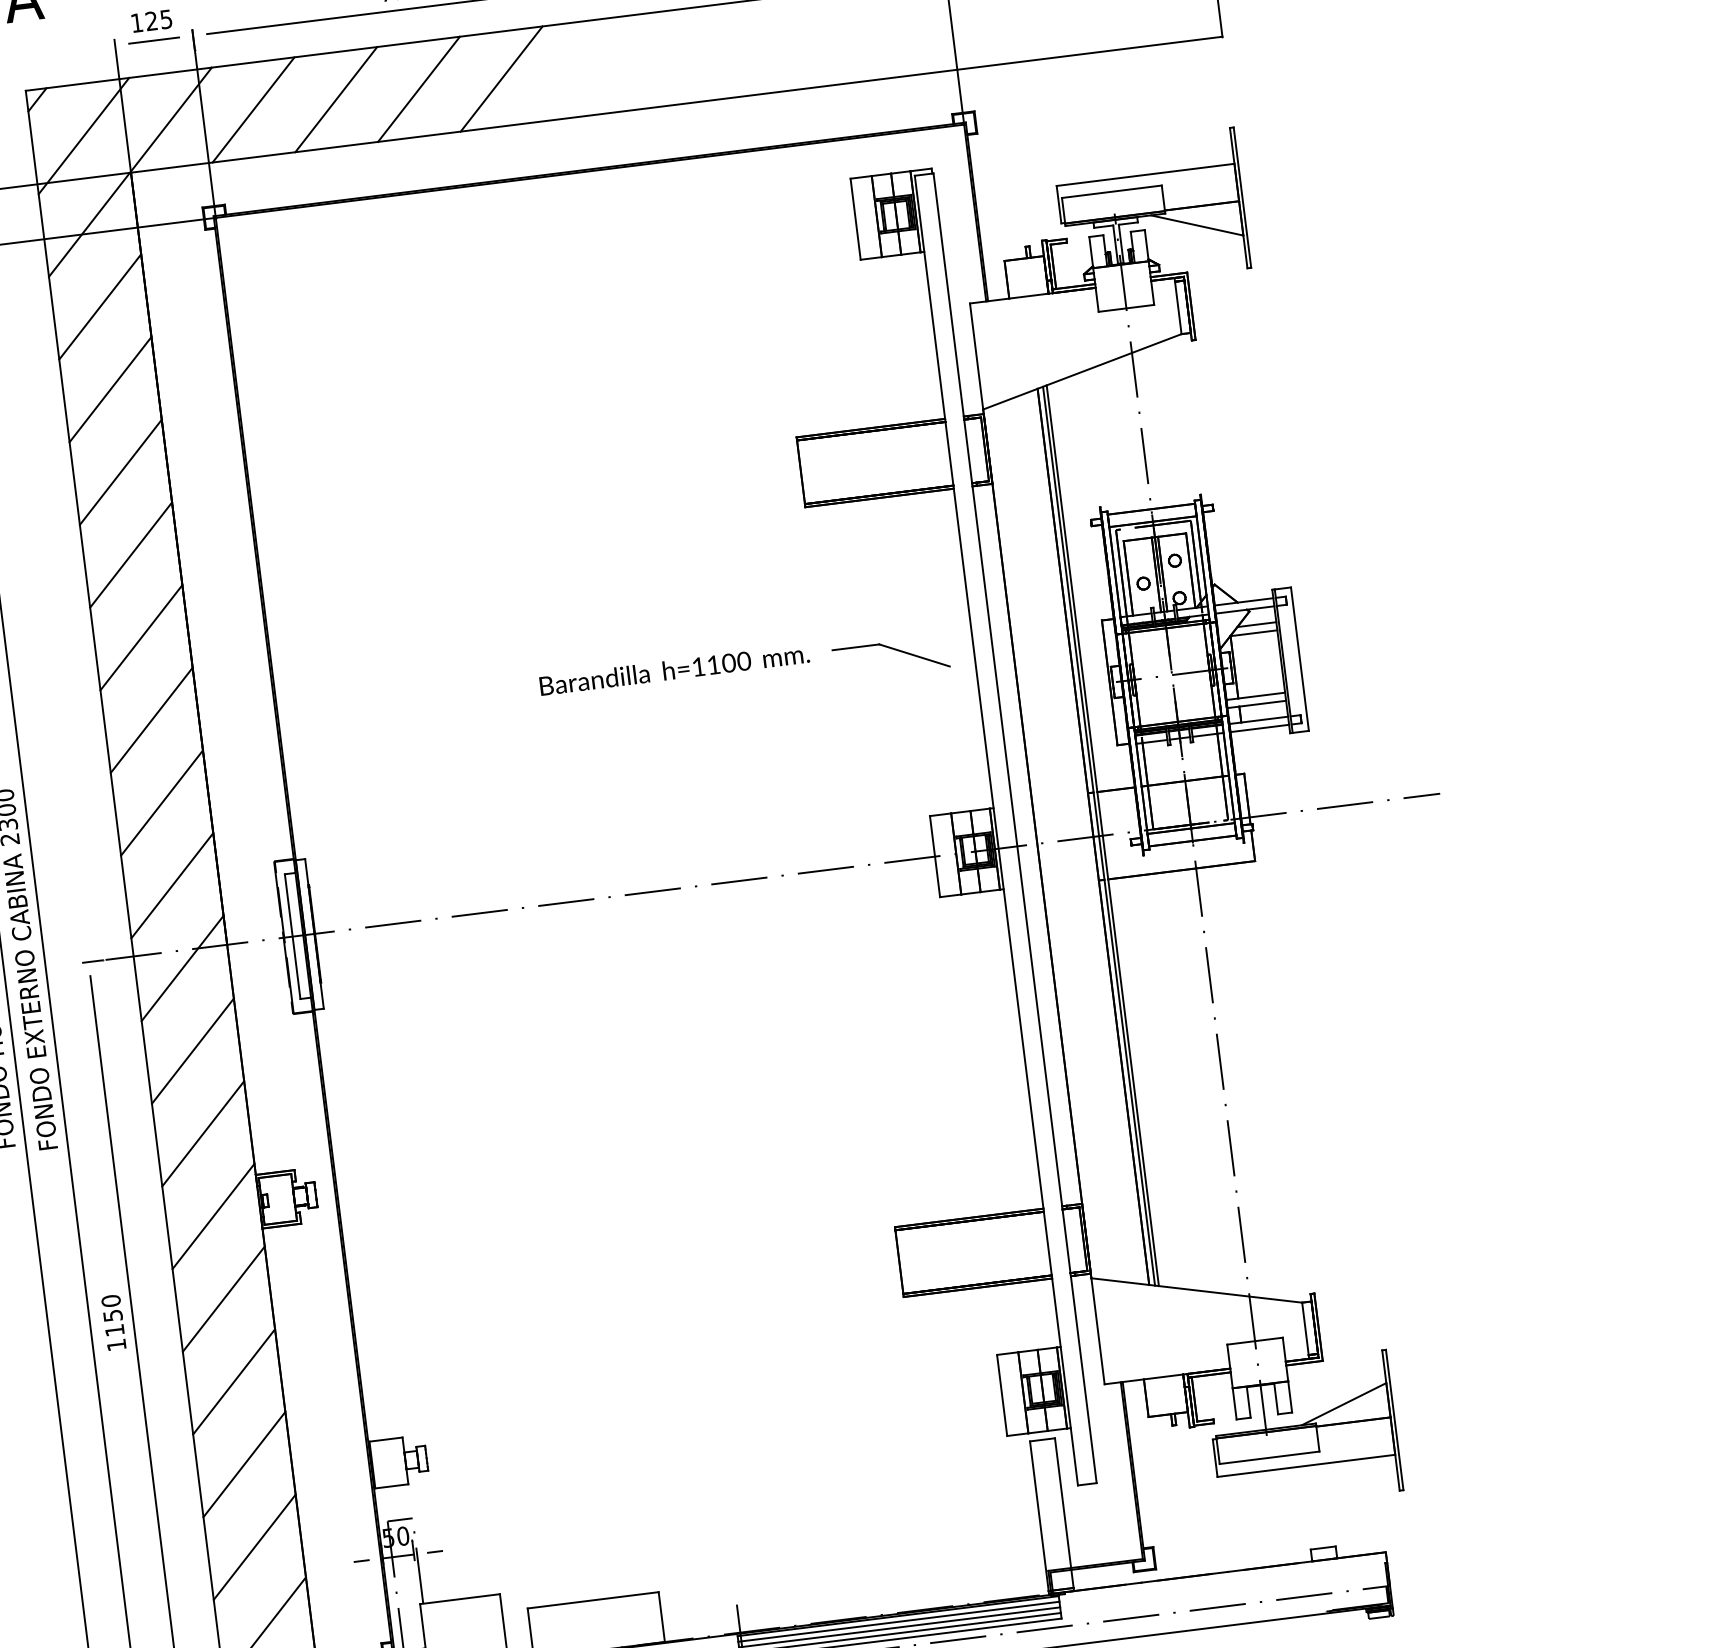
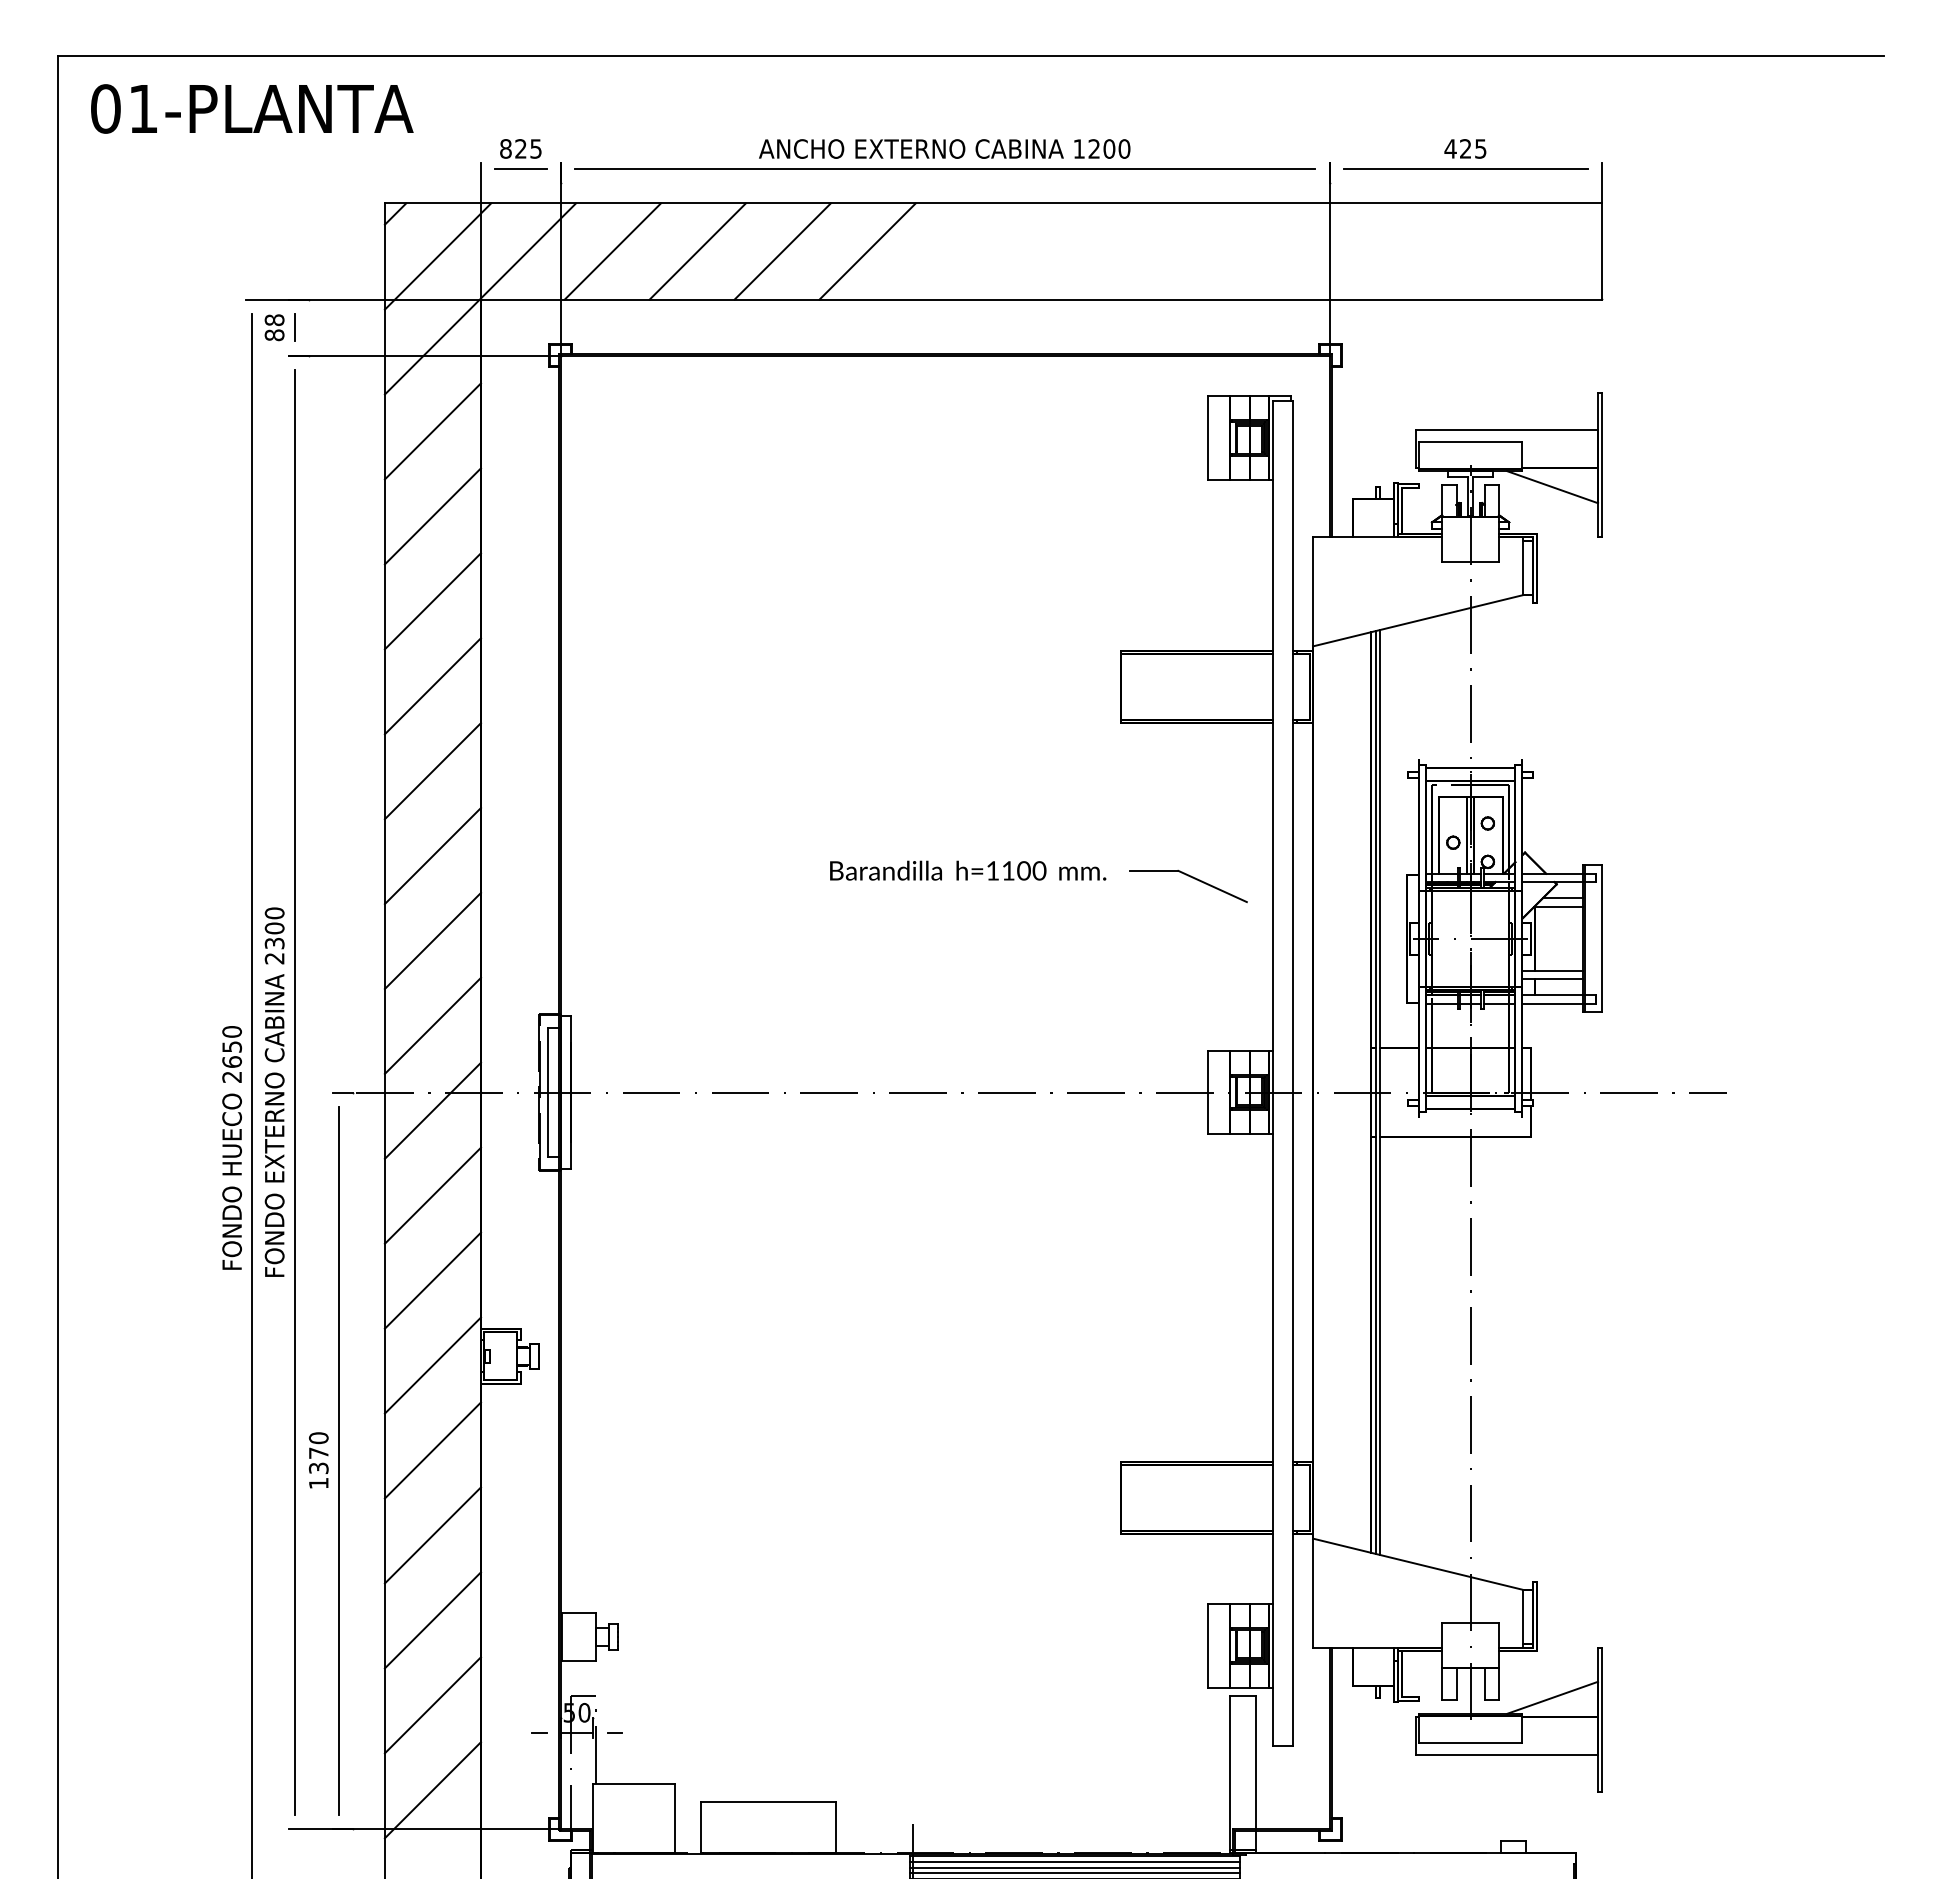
text: (136, 22) -> (505, 148), 125 -> 825
text: (113, 1322) -> (318, 1460), 1150 -> 1370

